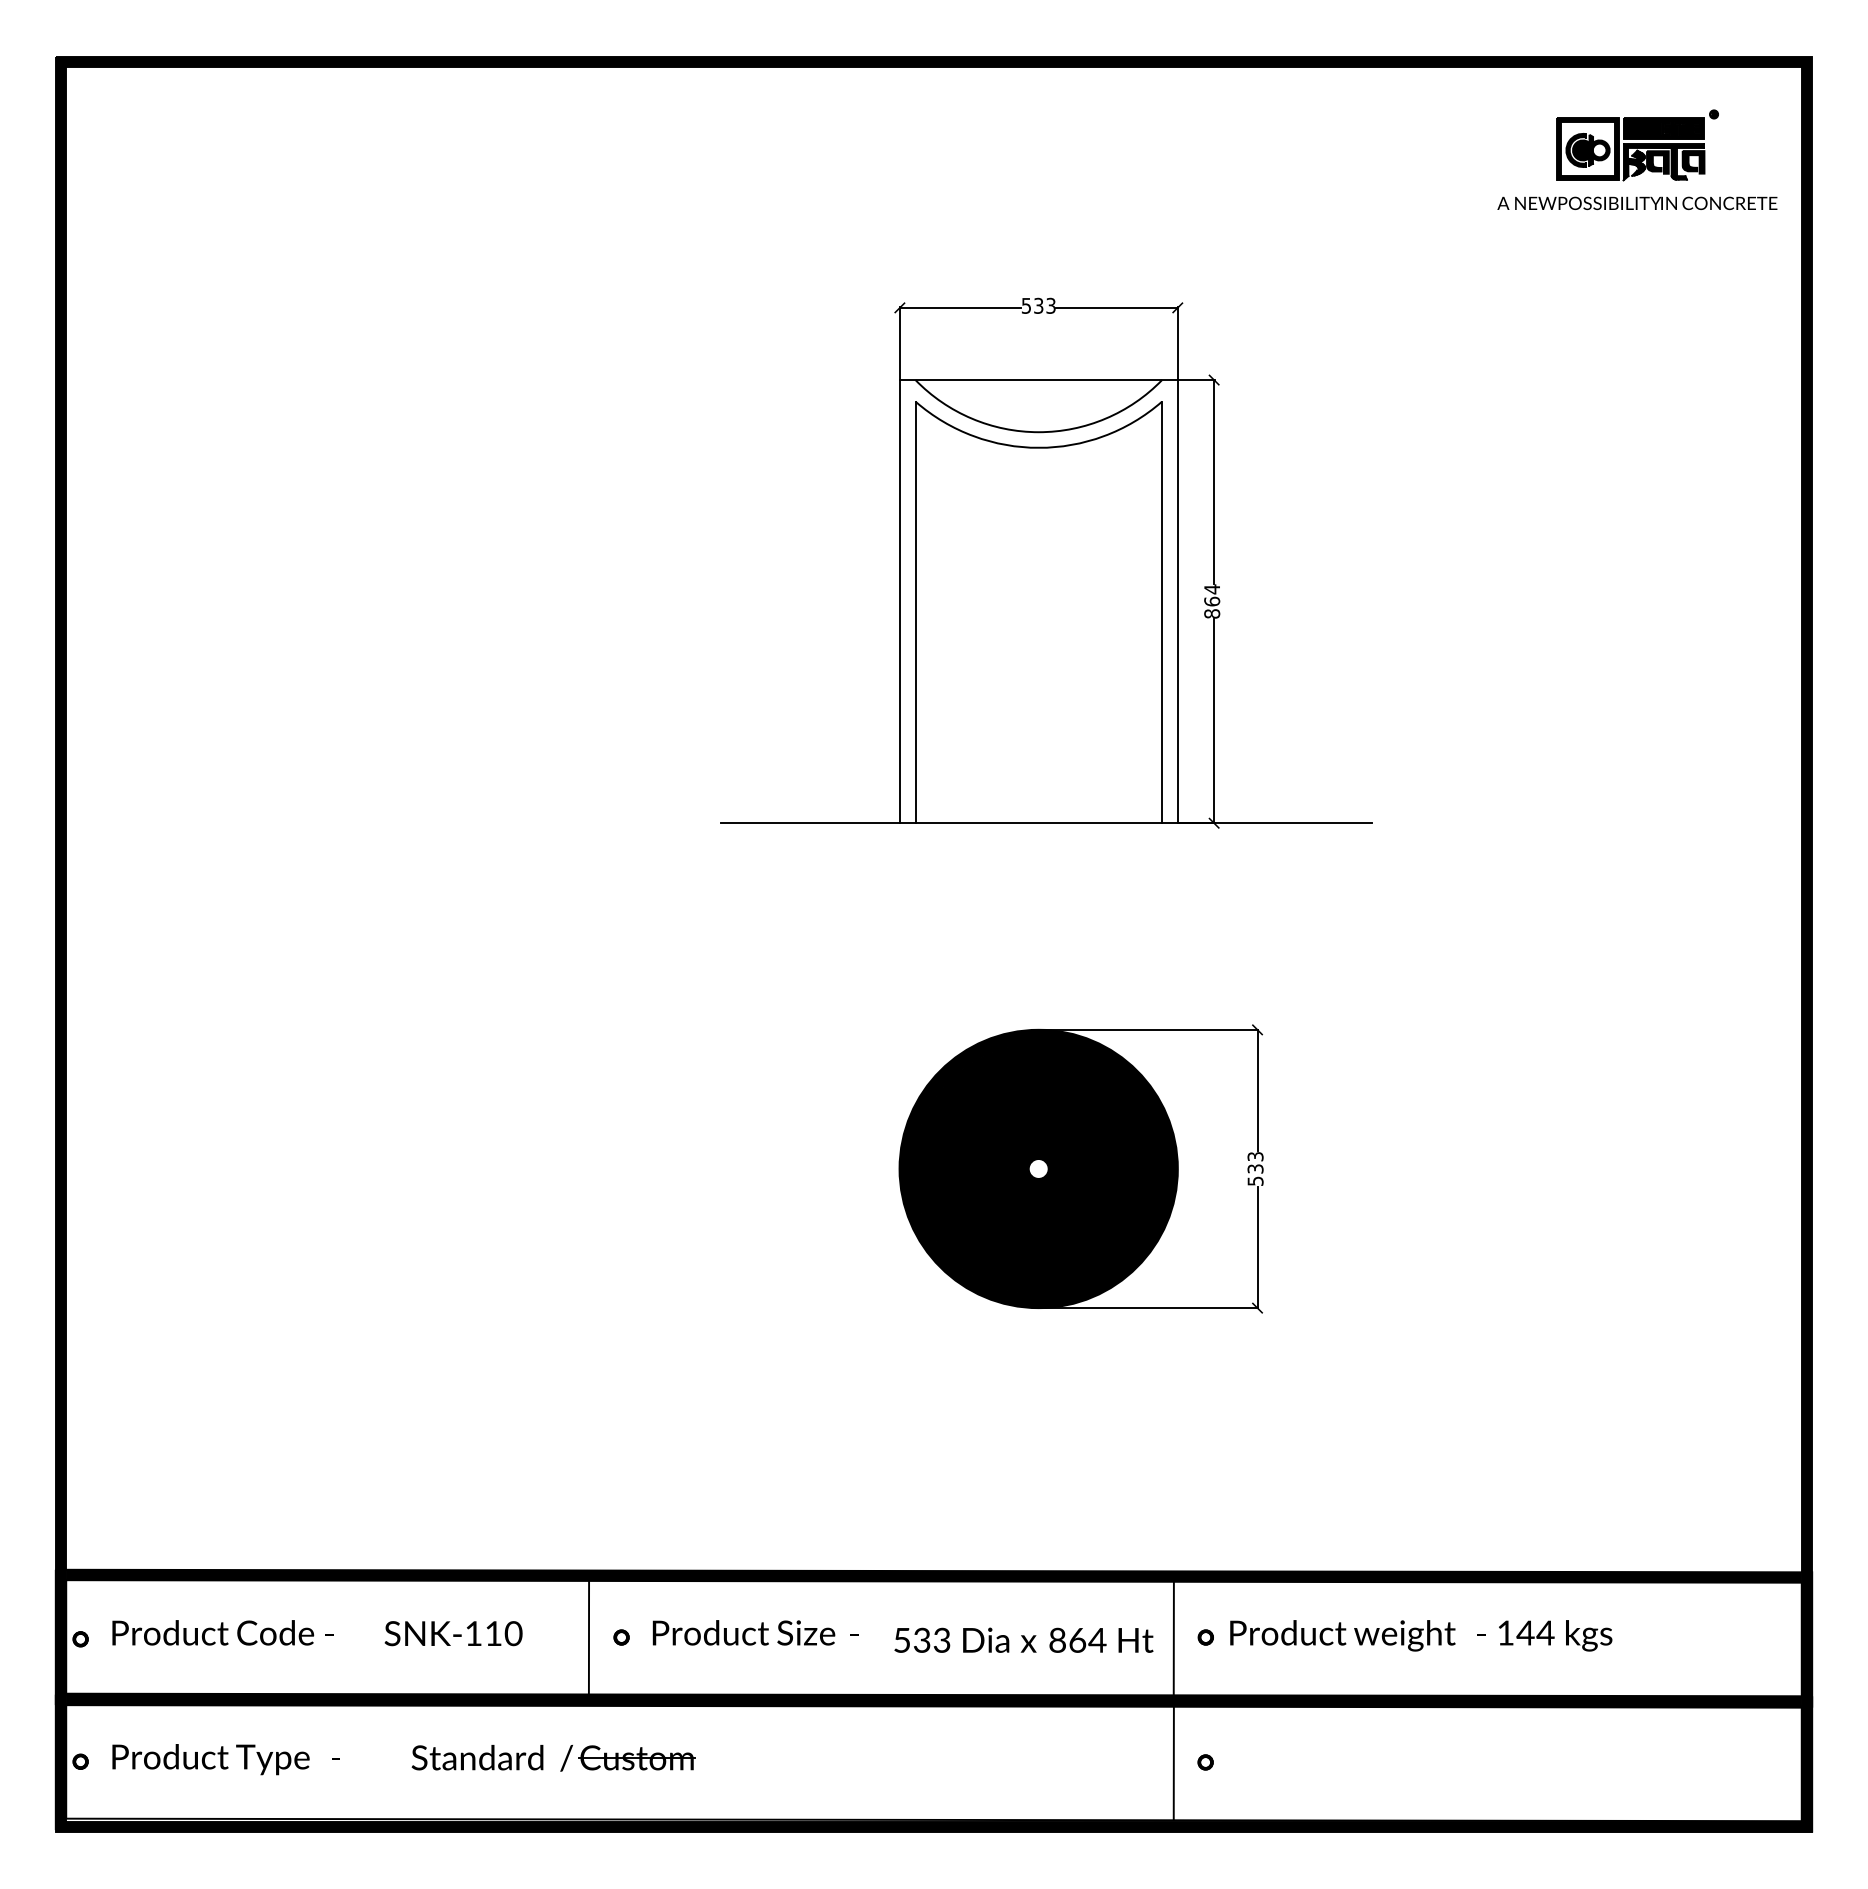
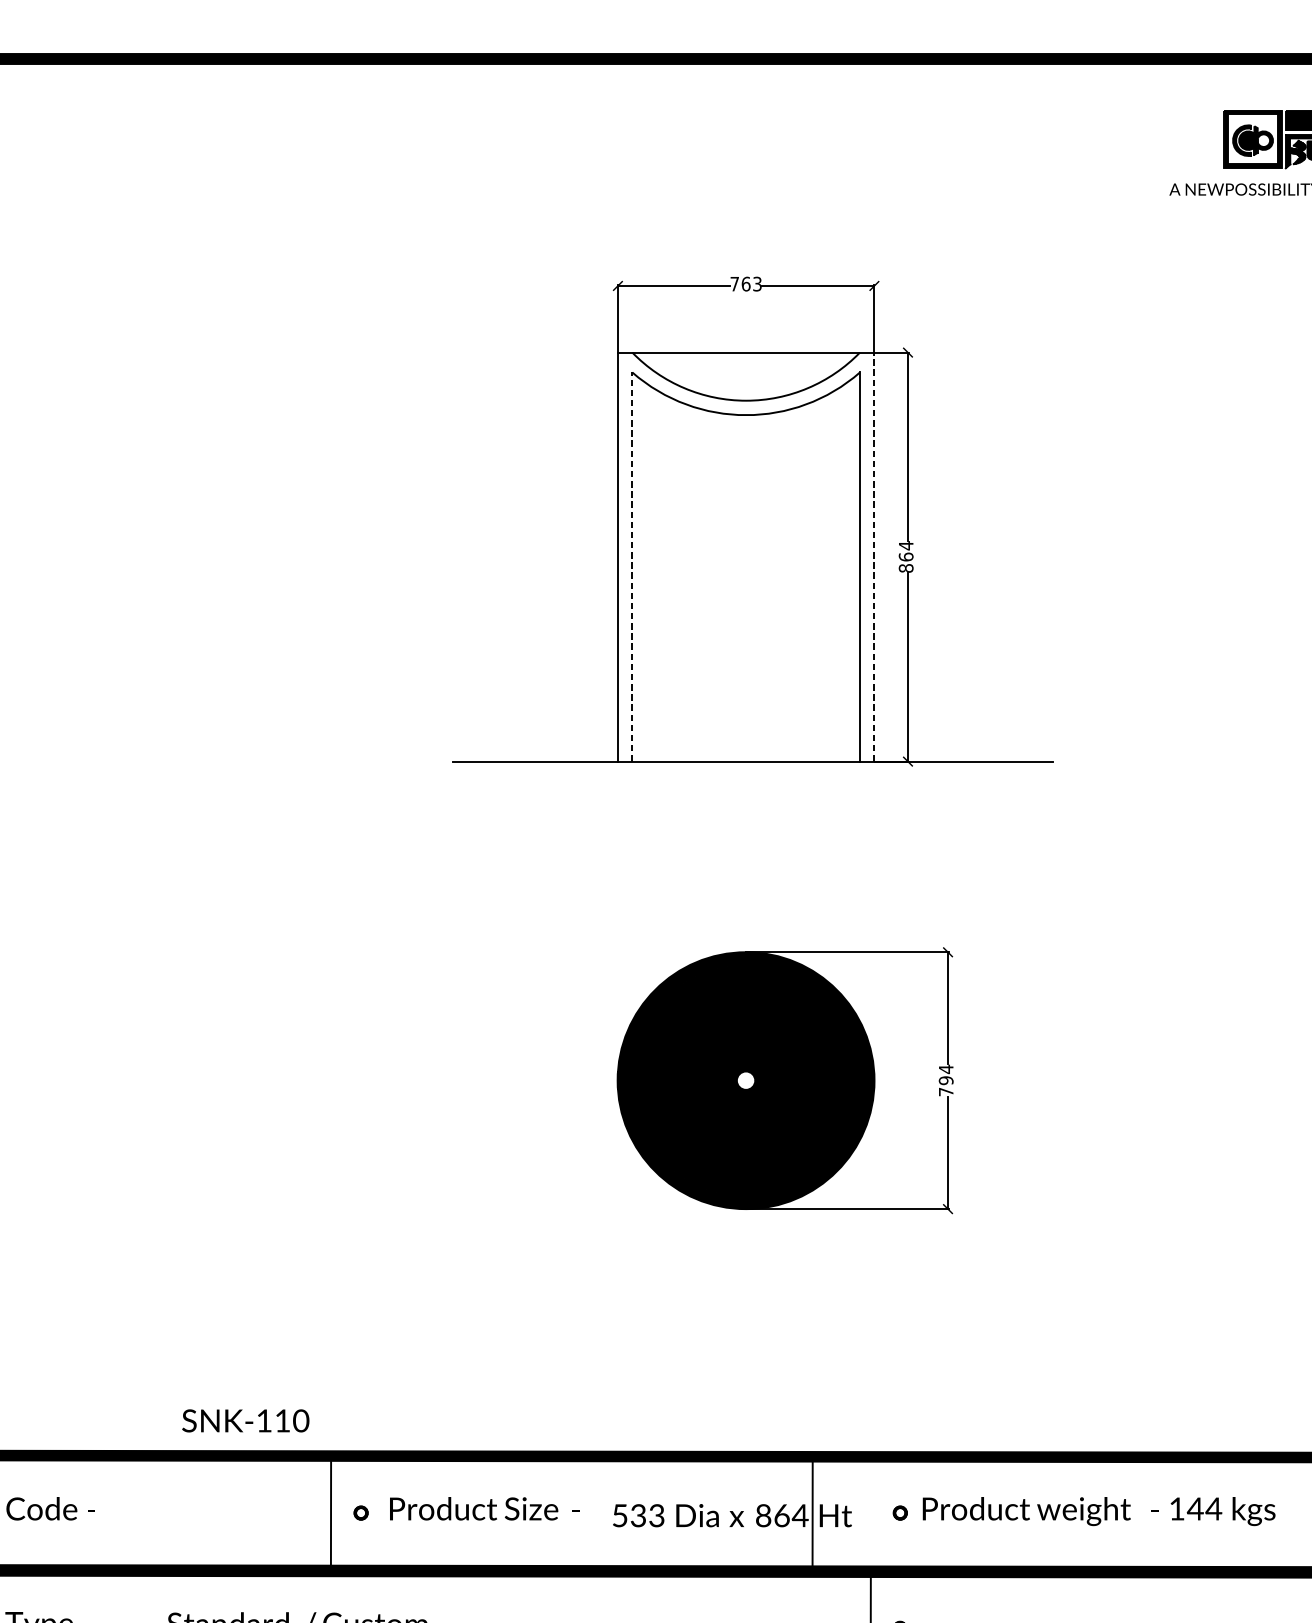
text: (1032, 305) -> (740, 283), 533 -> 763
line: (1177, 601) -> (874, 556), solid -> dashed
line: (915, 612) -> (632, 567), solid -> dashed
text: (1255, 1168) -> (946, 1080), 533 -> 794
text: (453, 1633) -> (245, 1420), moved
line: (1173, 1637) -> (812, 1513), moved

